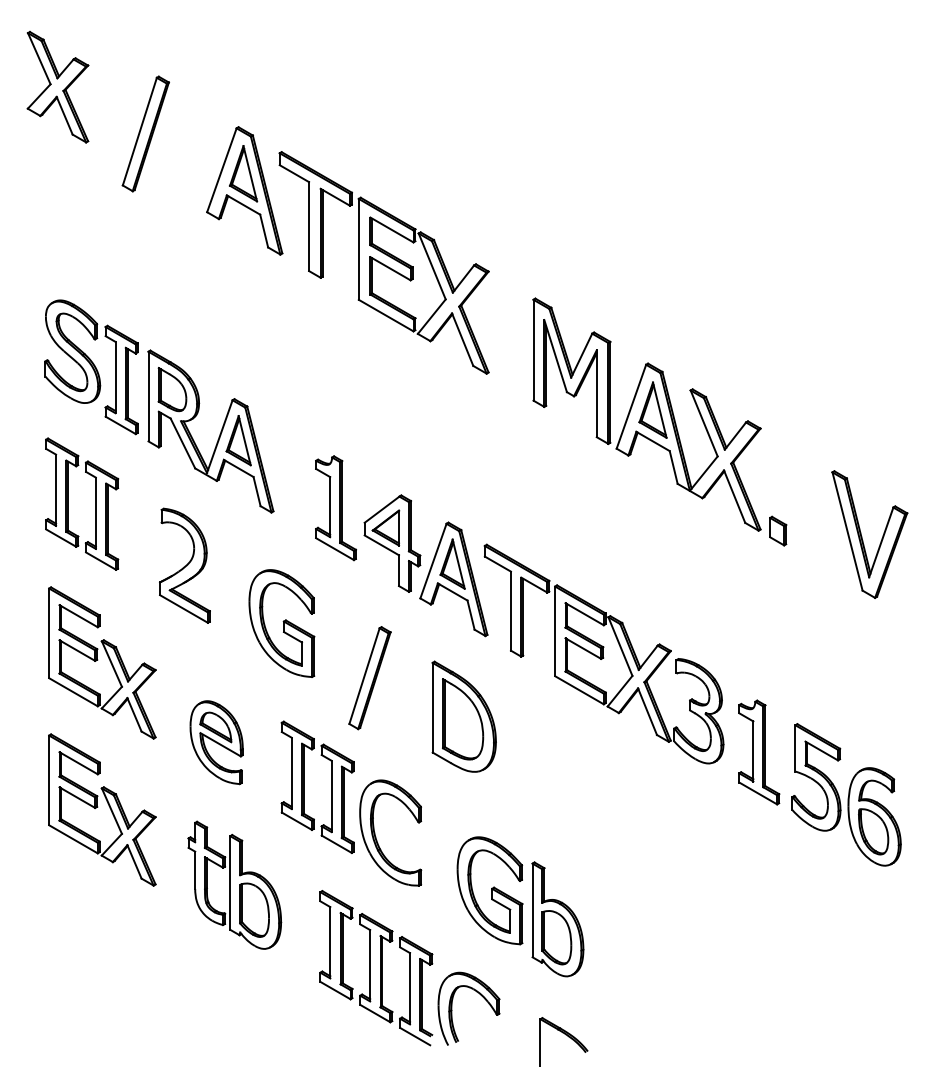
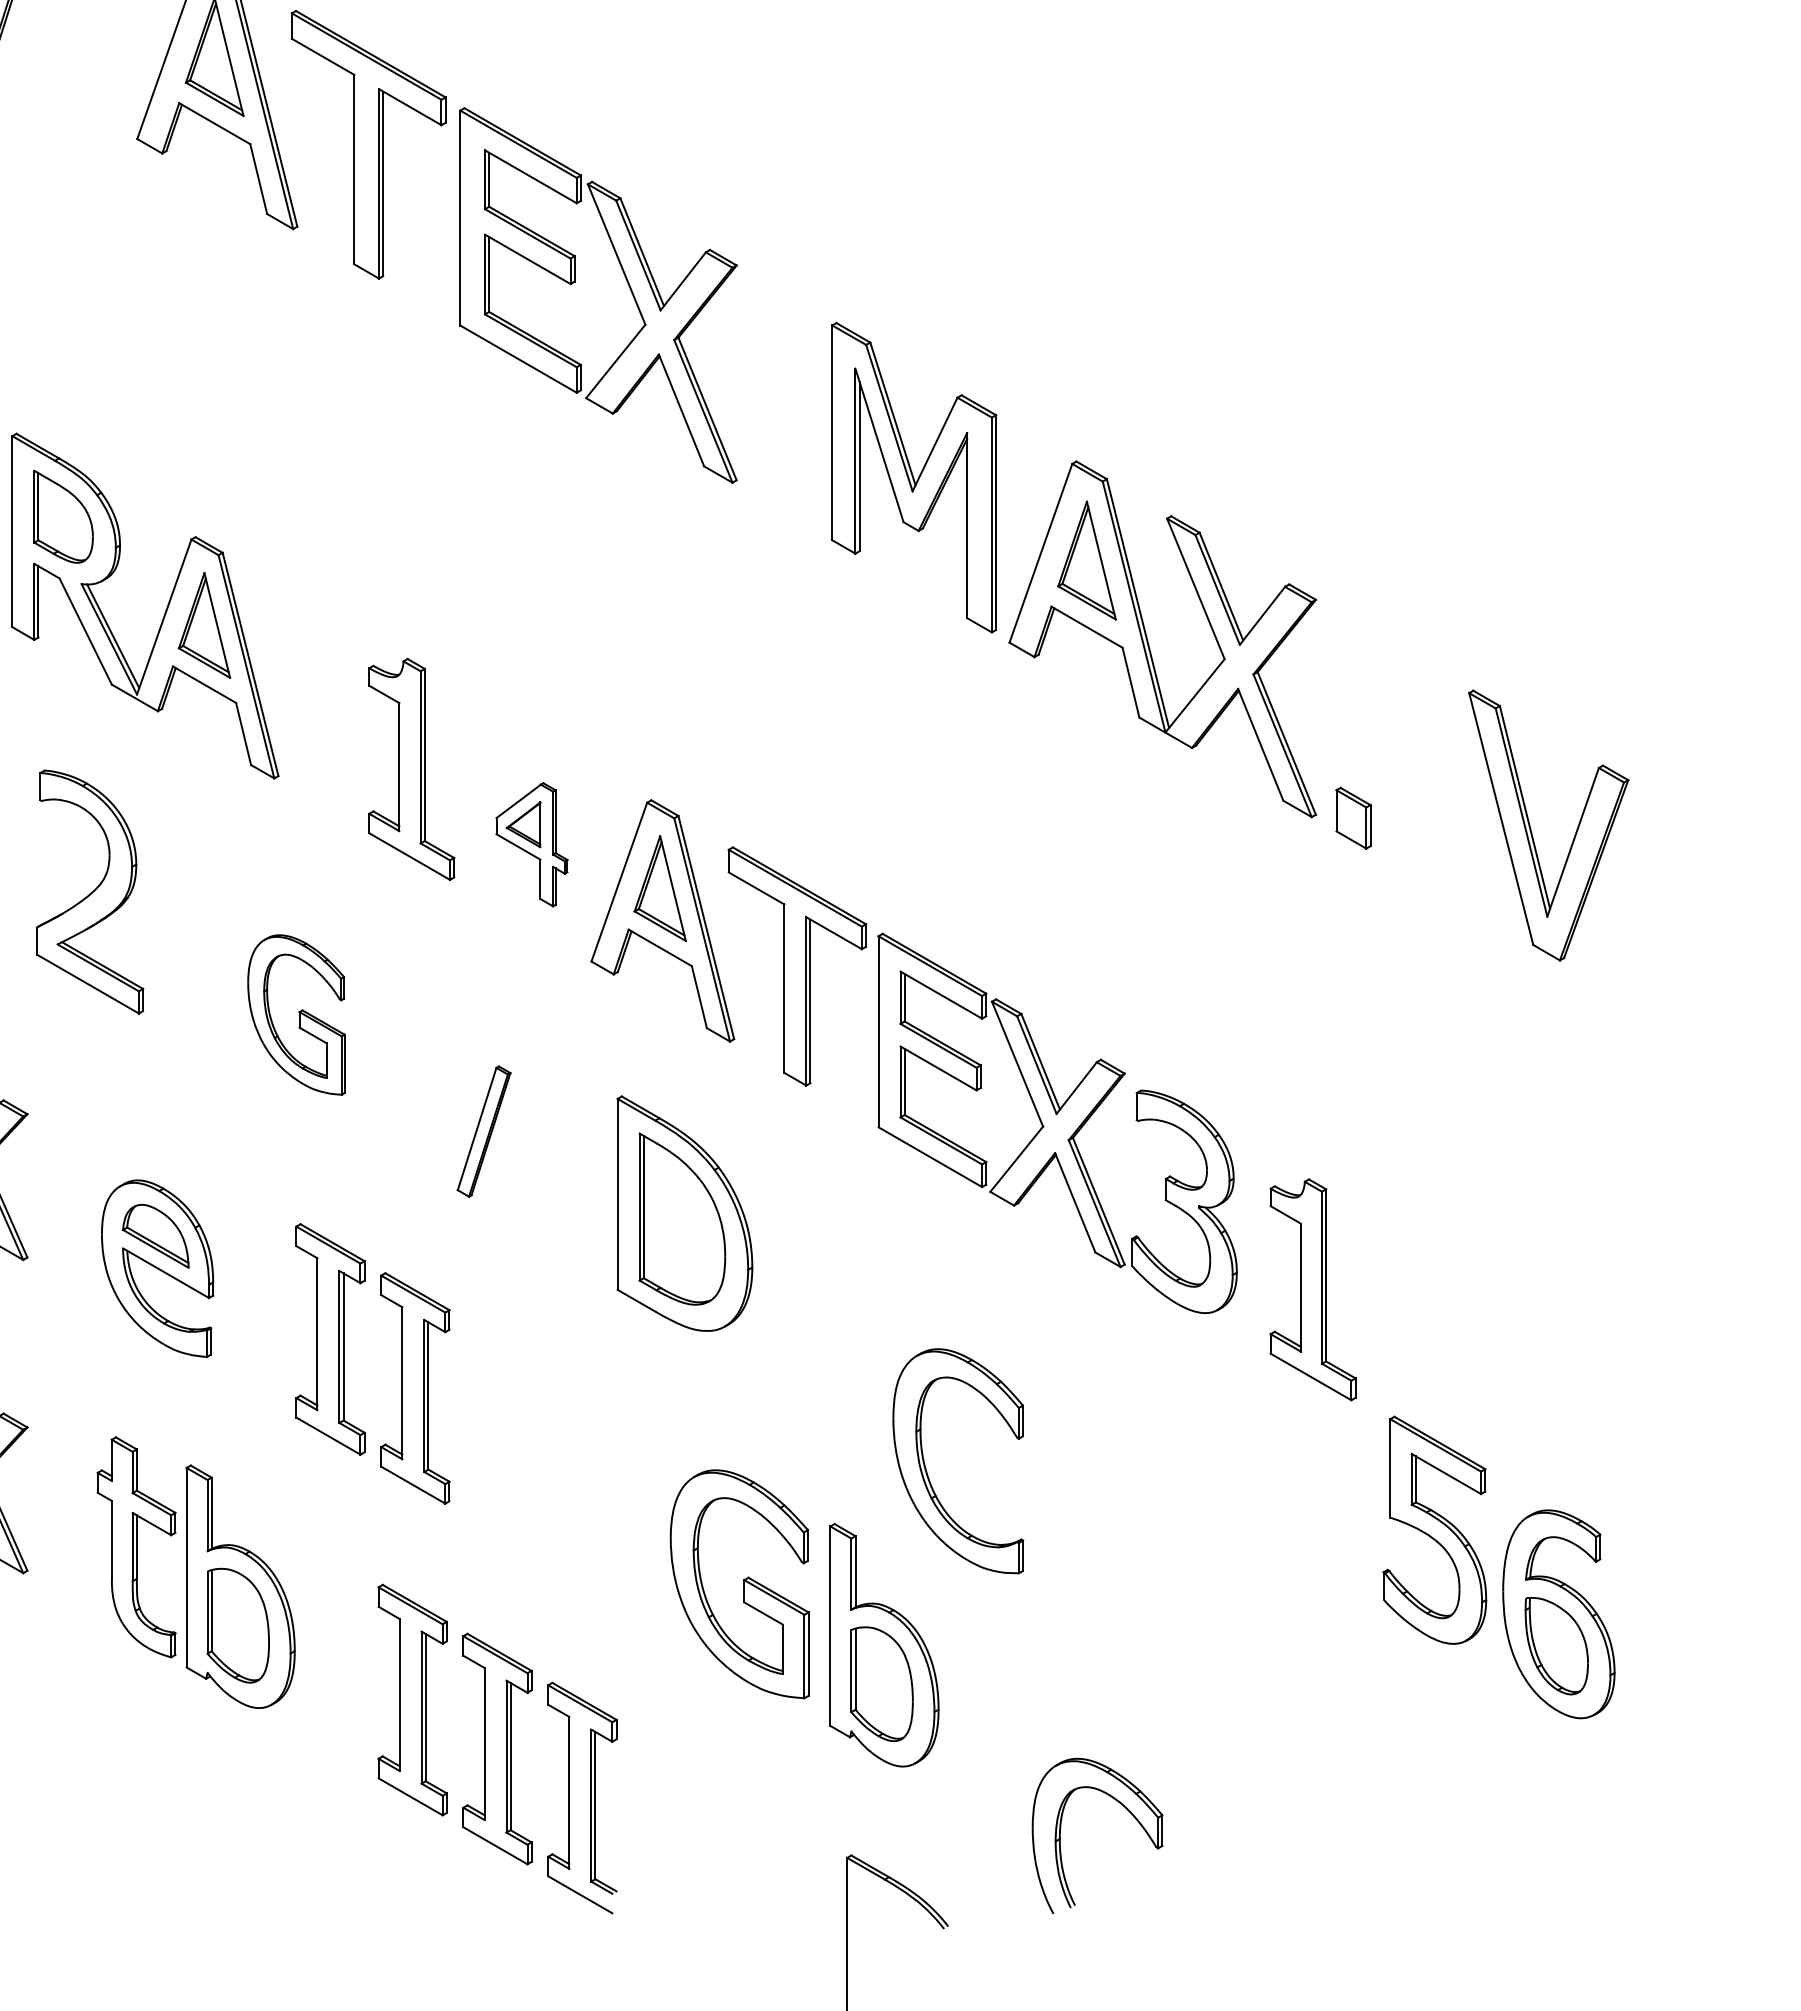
part: (392, 543) -> (532, 844), size x0.6
part: (281, 623) -> (295, 1014), size x0.7
part: (369, 678) -> (483, 1132), size x0.6
part: (846, 794) -> (1499, 1566), moved
part: (376, 836) -> (928, 1468), moved
part: (452, 1008) -> (1062, 1834), moved

